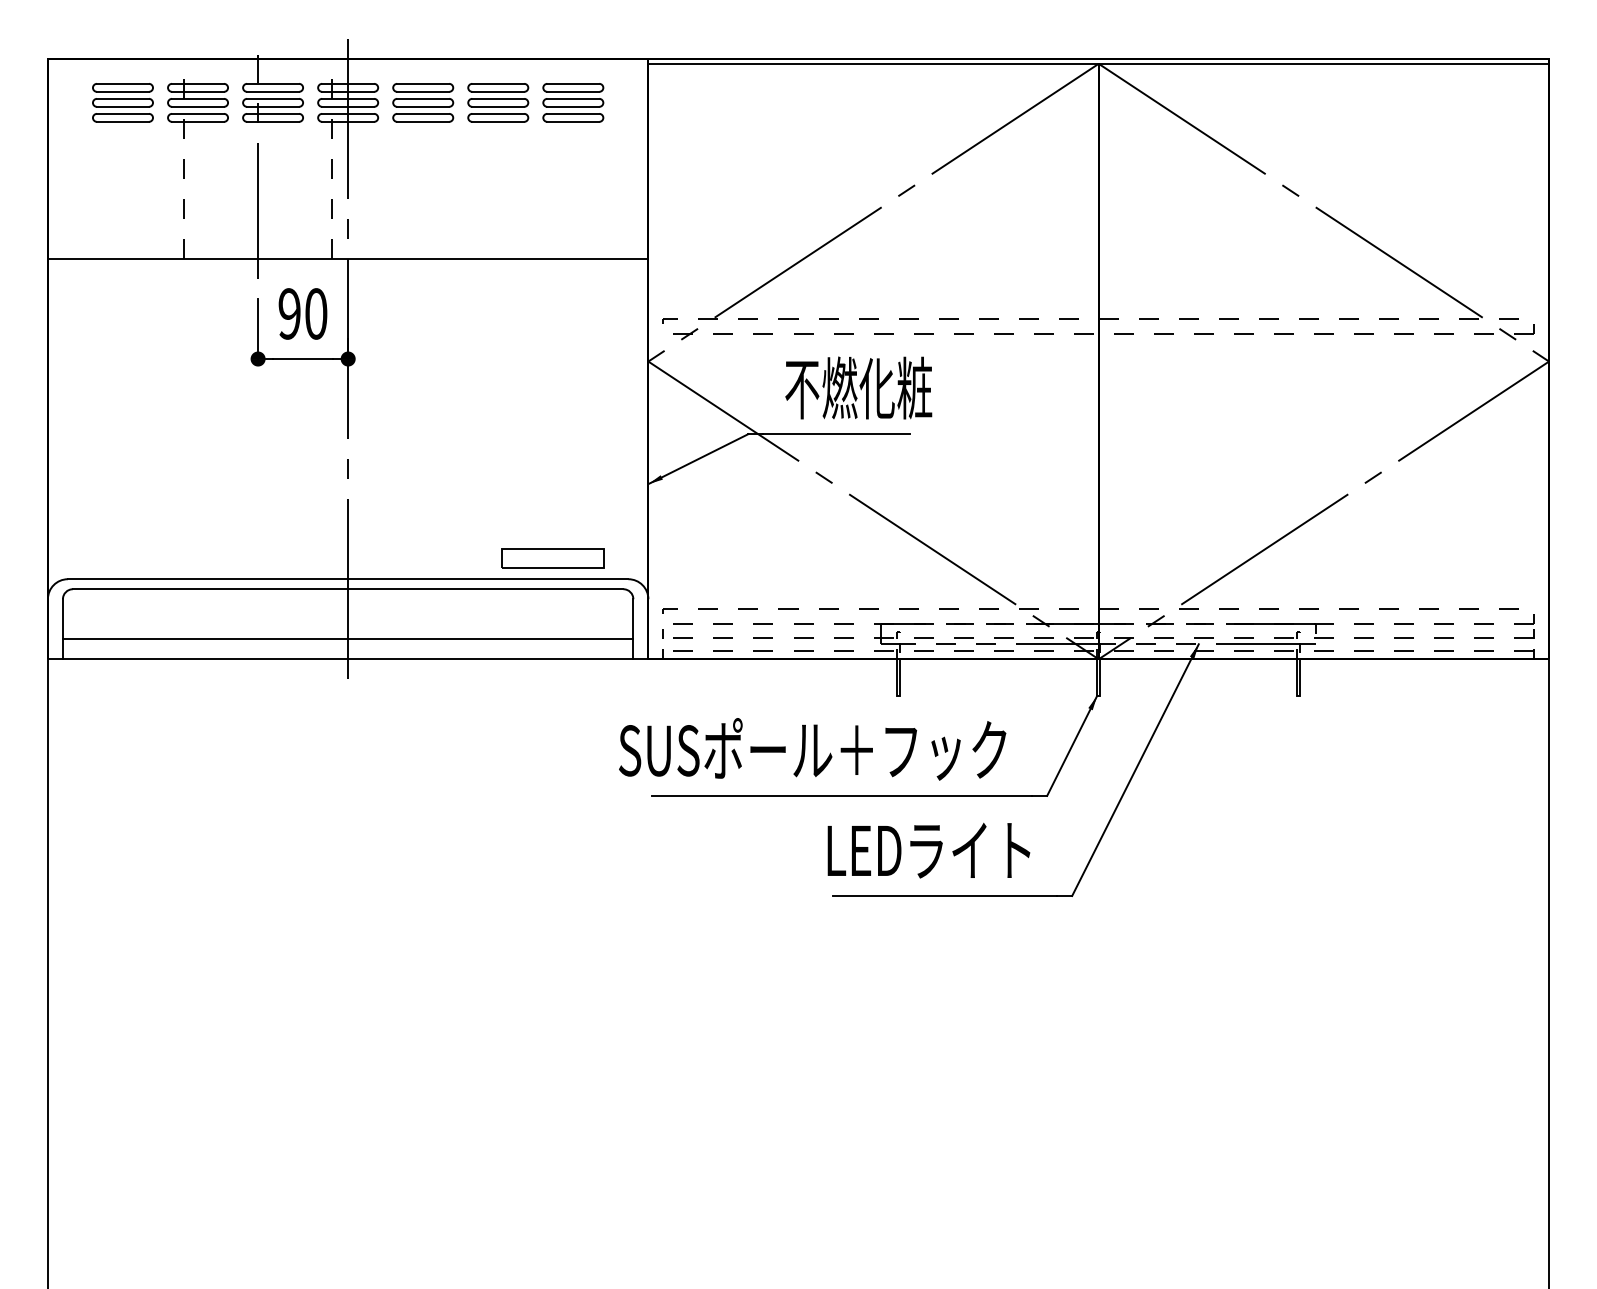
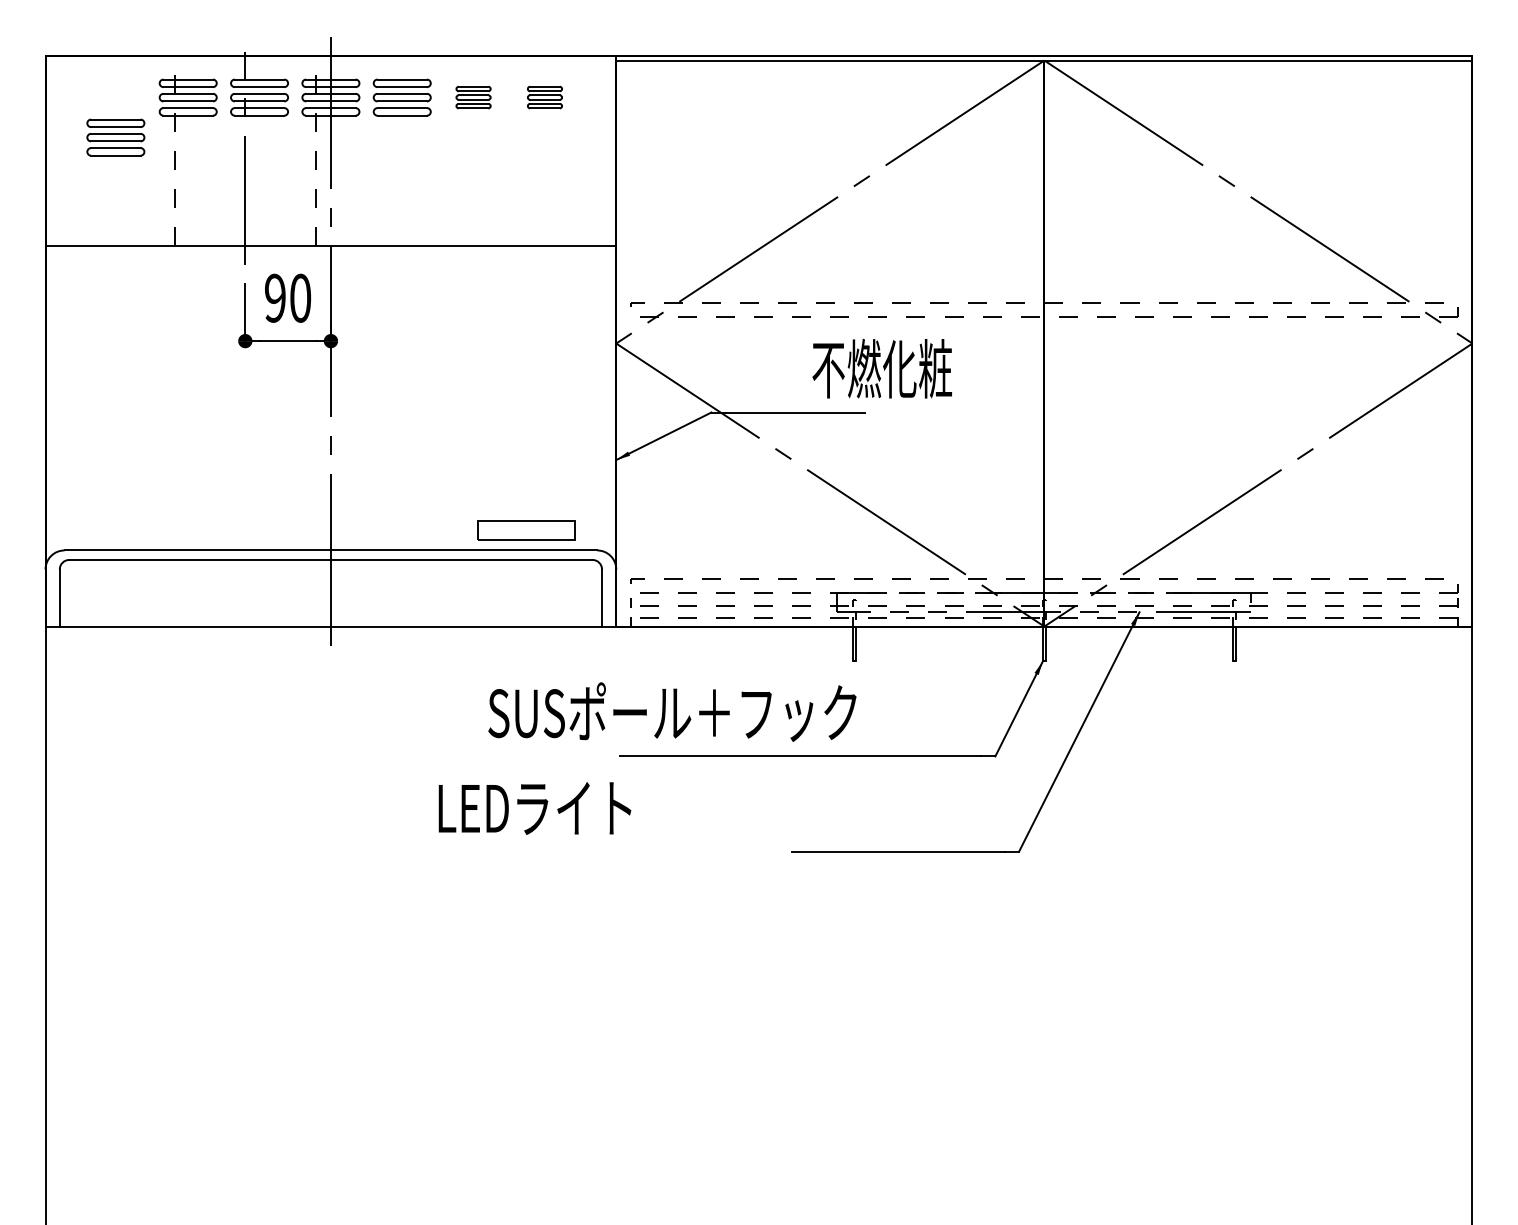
part: (122, 102) -> (115, 137), moved
part: (498, 102) -> (473, 97), size x0.6
part: (572, 102) -> (544, 97), size x0.6
text: (857, 387) -> (881, 368), moved
line: (347, 639) -> (330, 607), removed
text: (812, 748) -> (672, 711), moved
text: (928, 850) -> (534, 808), moved

